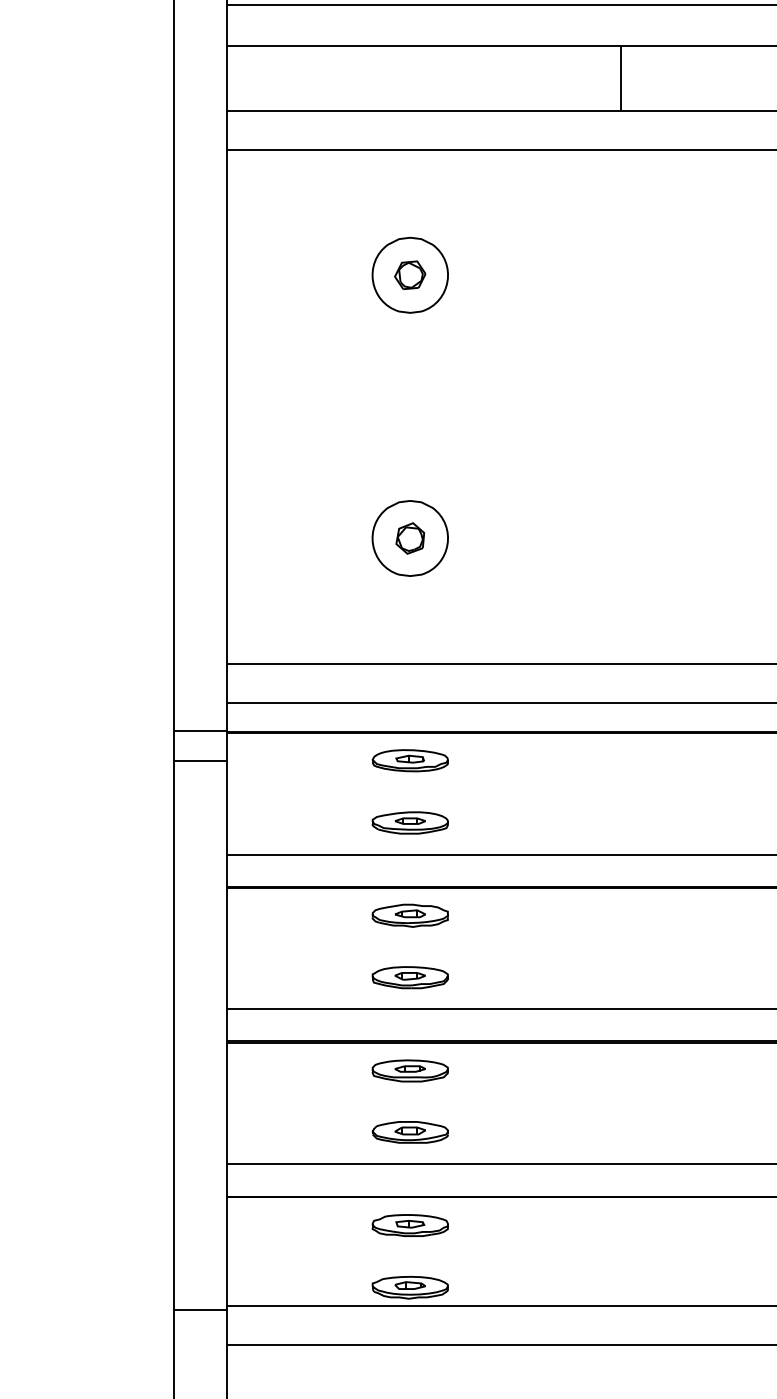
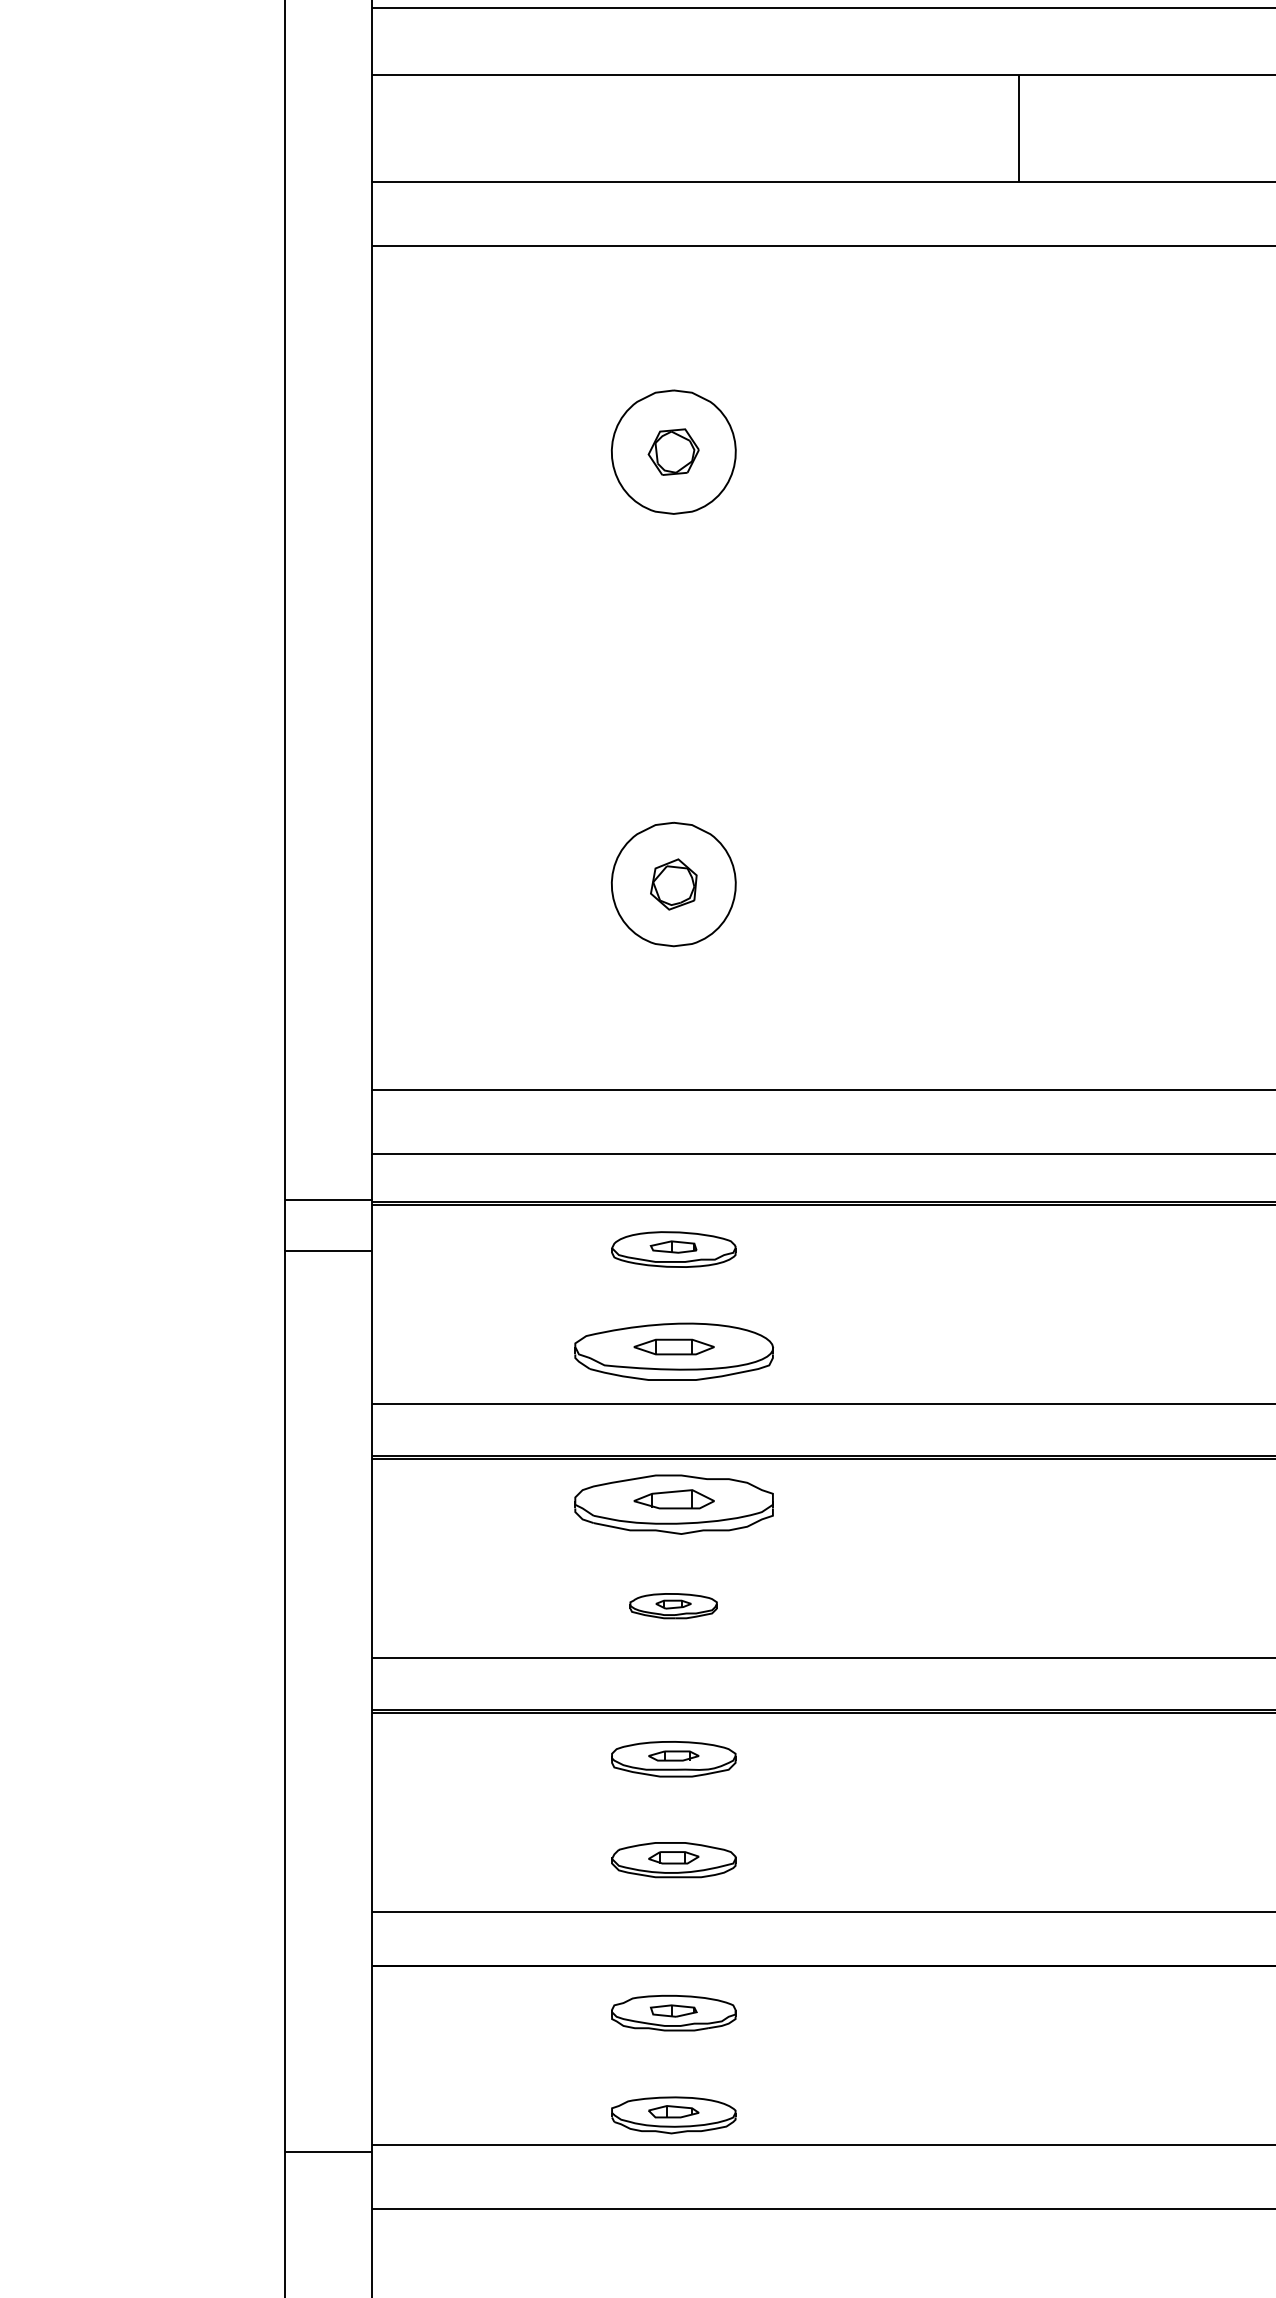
part: (409, 822) -> (672, 1351), size x1.6
part: (409, 915) -> (672, 1503), size x1.6
part: (409, 977) -> (672, 1605), size x0.7

